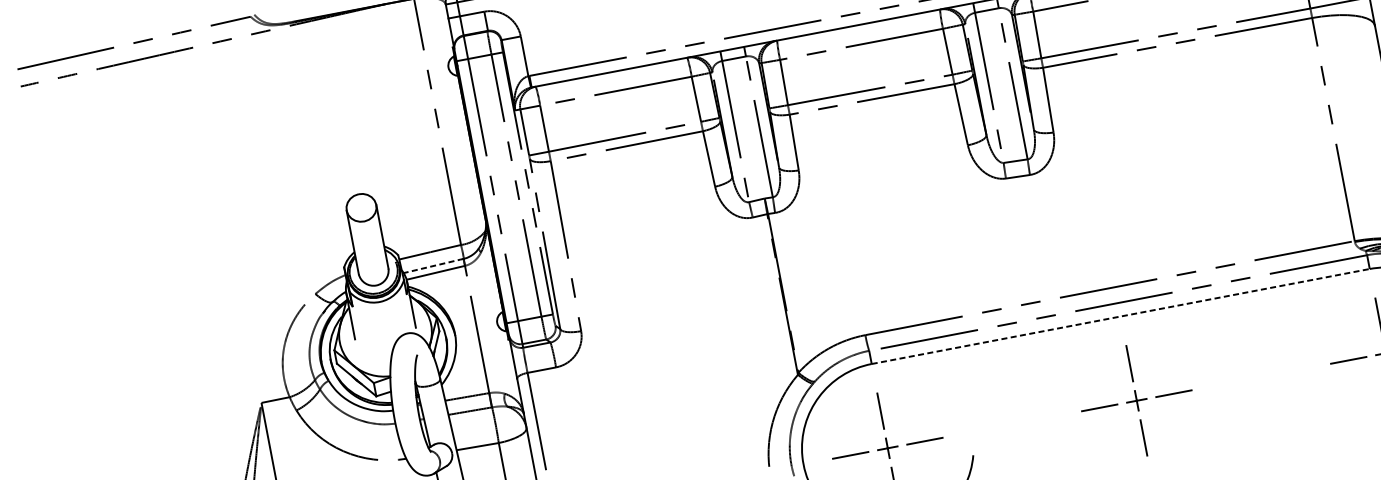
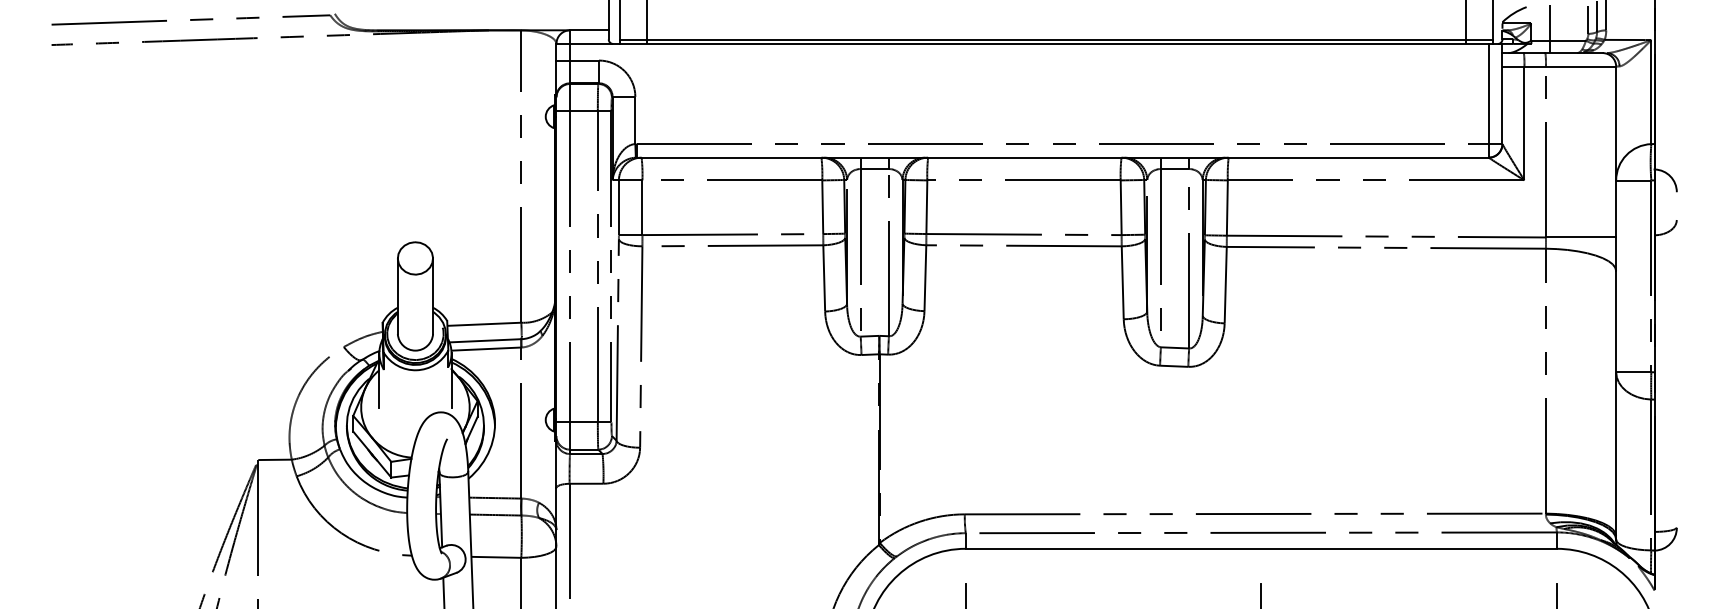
line: (433, 265) -> (485, 340), dashed -> solid
line: (1120, 316) -> (1261, 548), dashed -> solid

